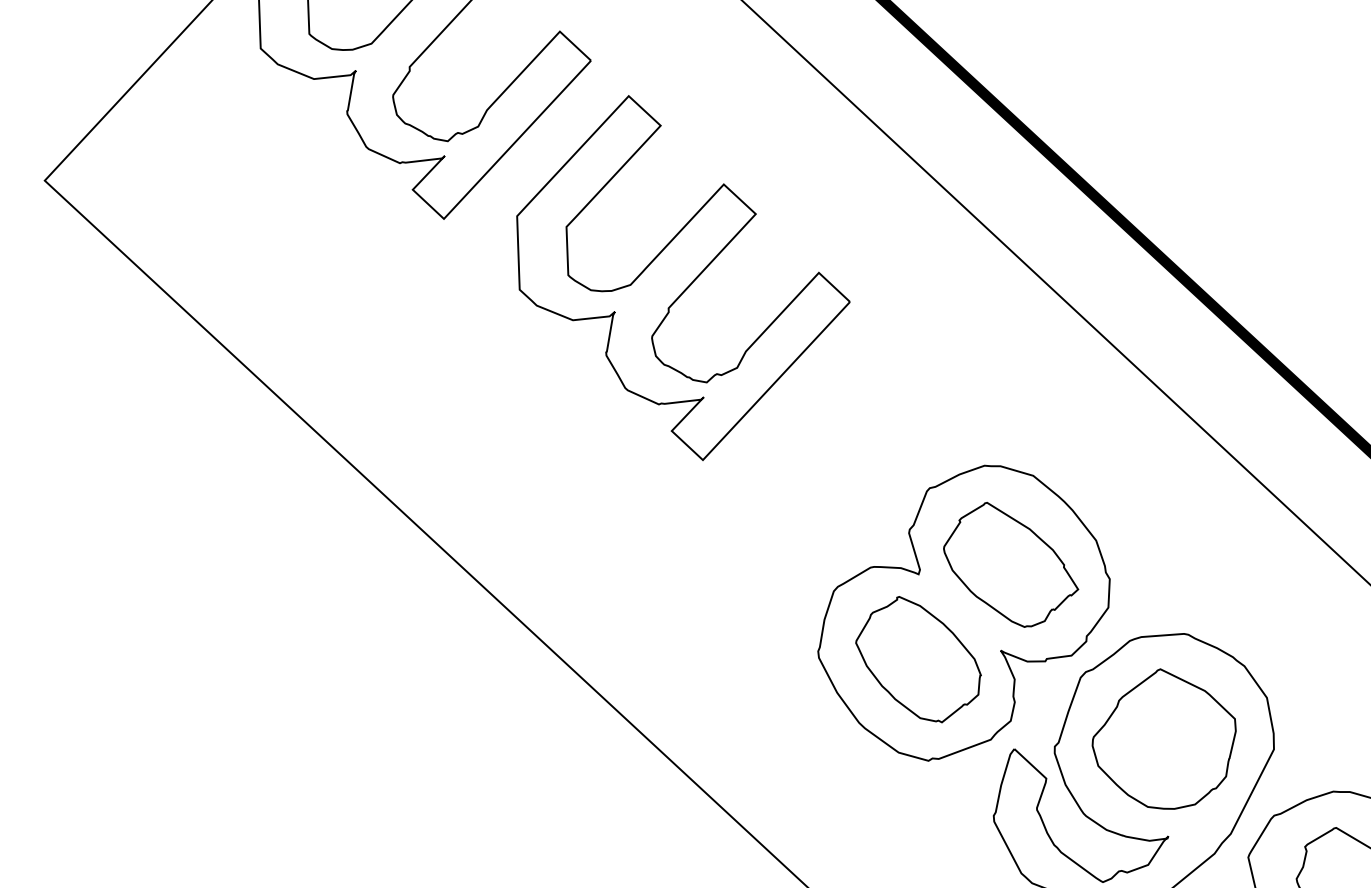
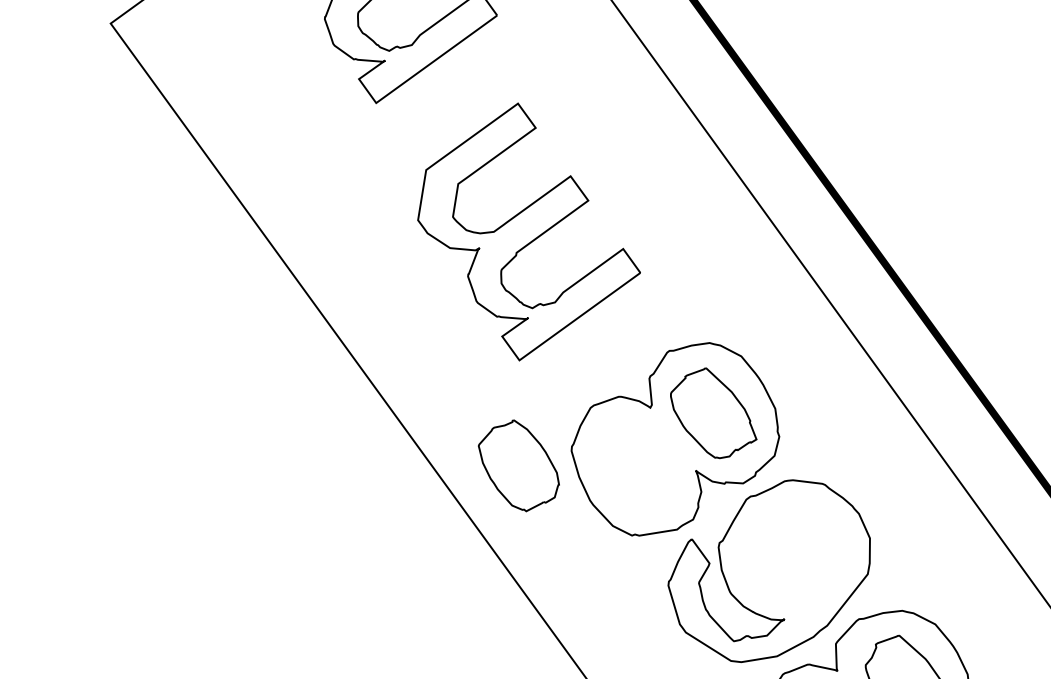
part: (679, 274) -> (528, 231), moved
part: (917, 659) -> (518, 465), moved
part: (1165, 738) -> (795, 552), removed

